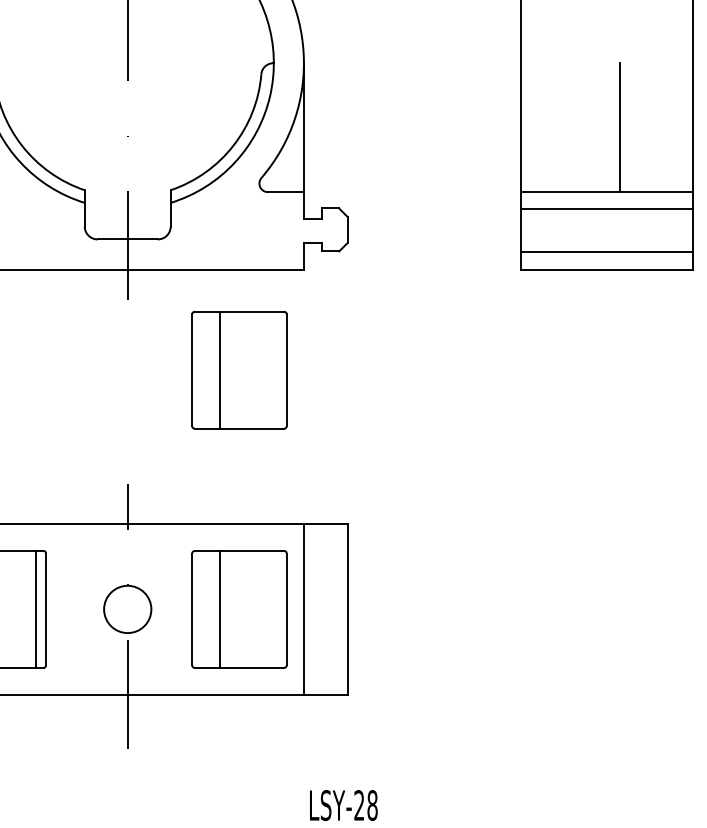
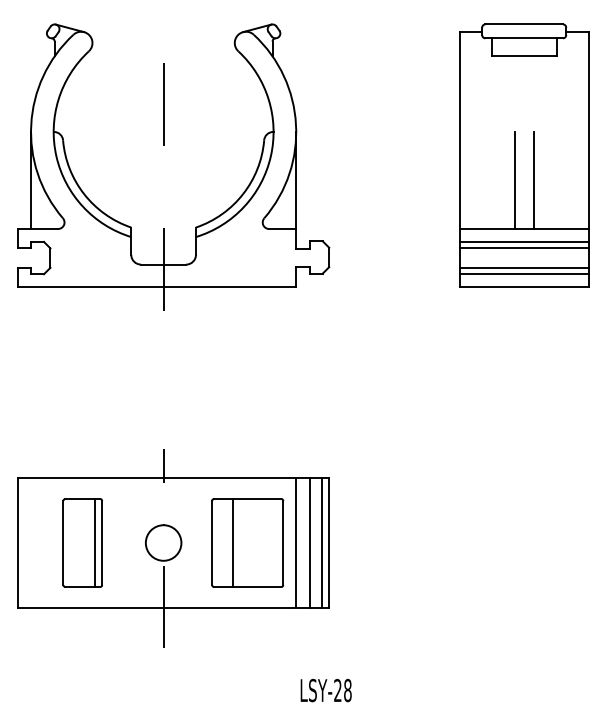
line: (594, 127) -> (514, 180), added
line: (605, 218) -> (523, 248), added
line: (605, 243) -> (523, 267), added
part: (239, 369) -> (247, 362), removed
line: (321, 608) -> (309, 542), added
line: (338, 608) -> (322, 542), added

